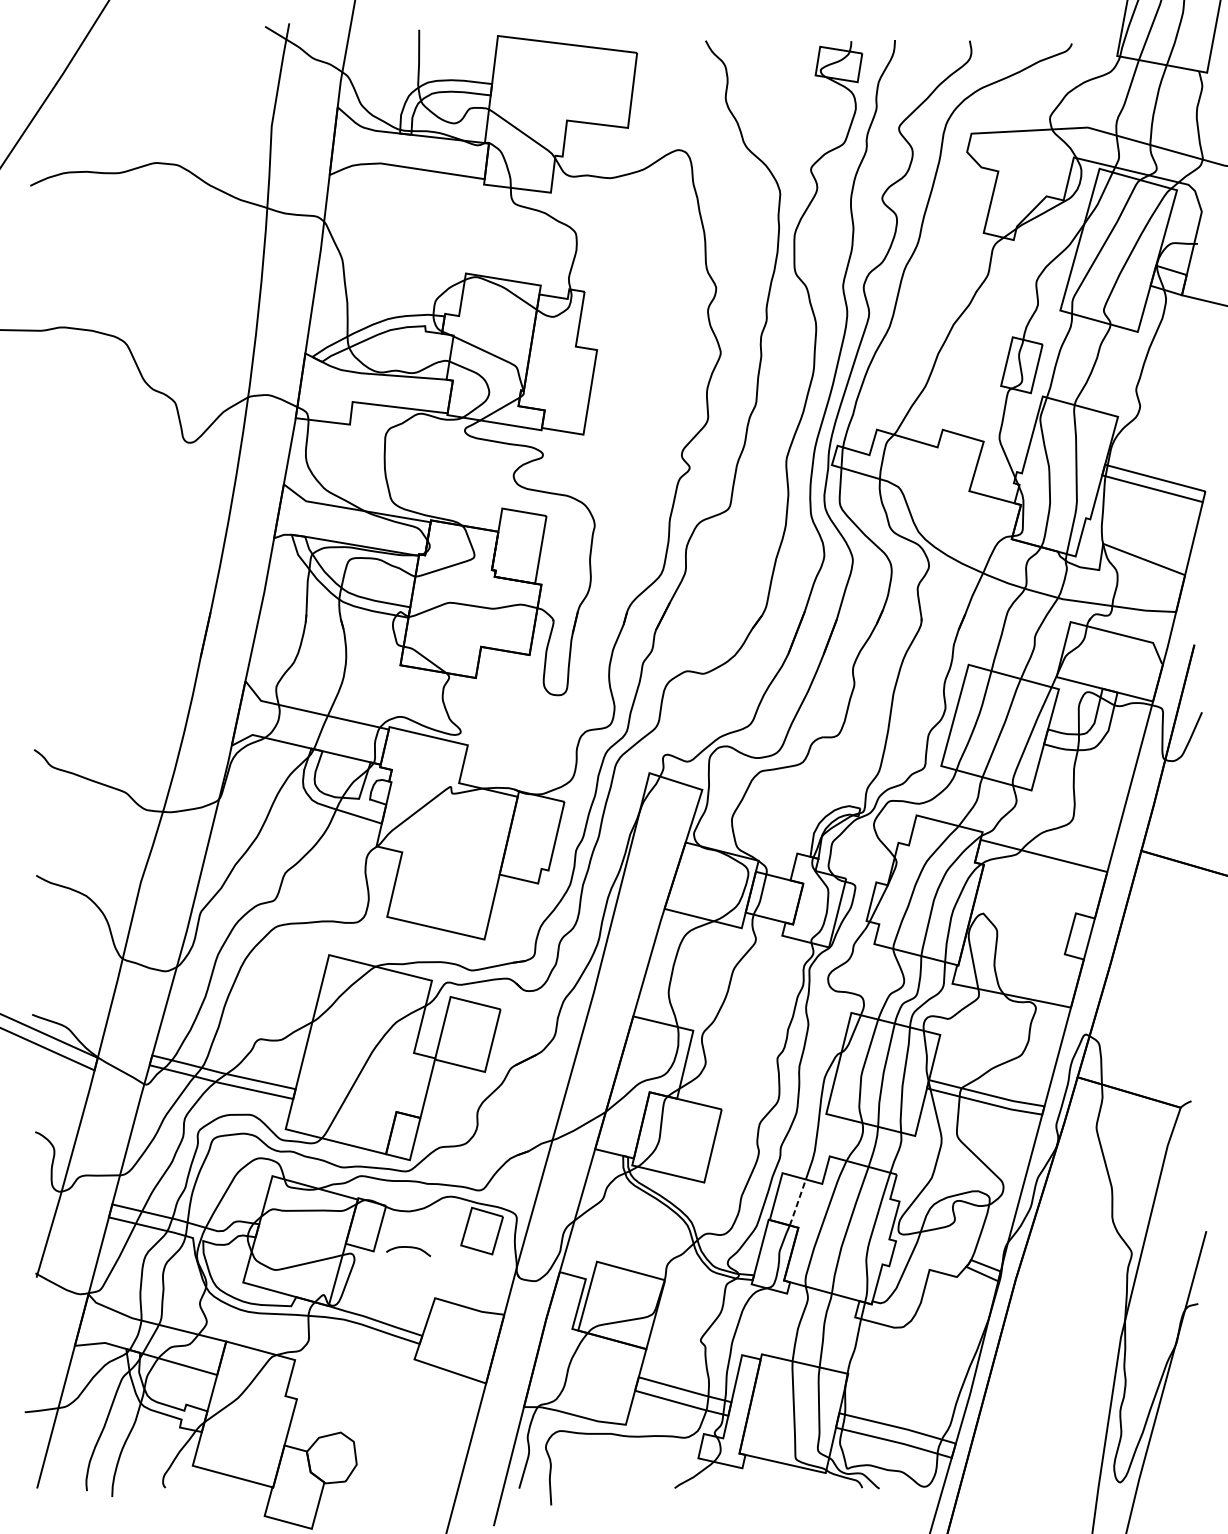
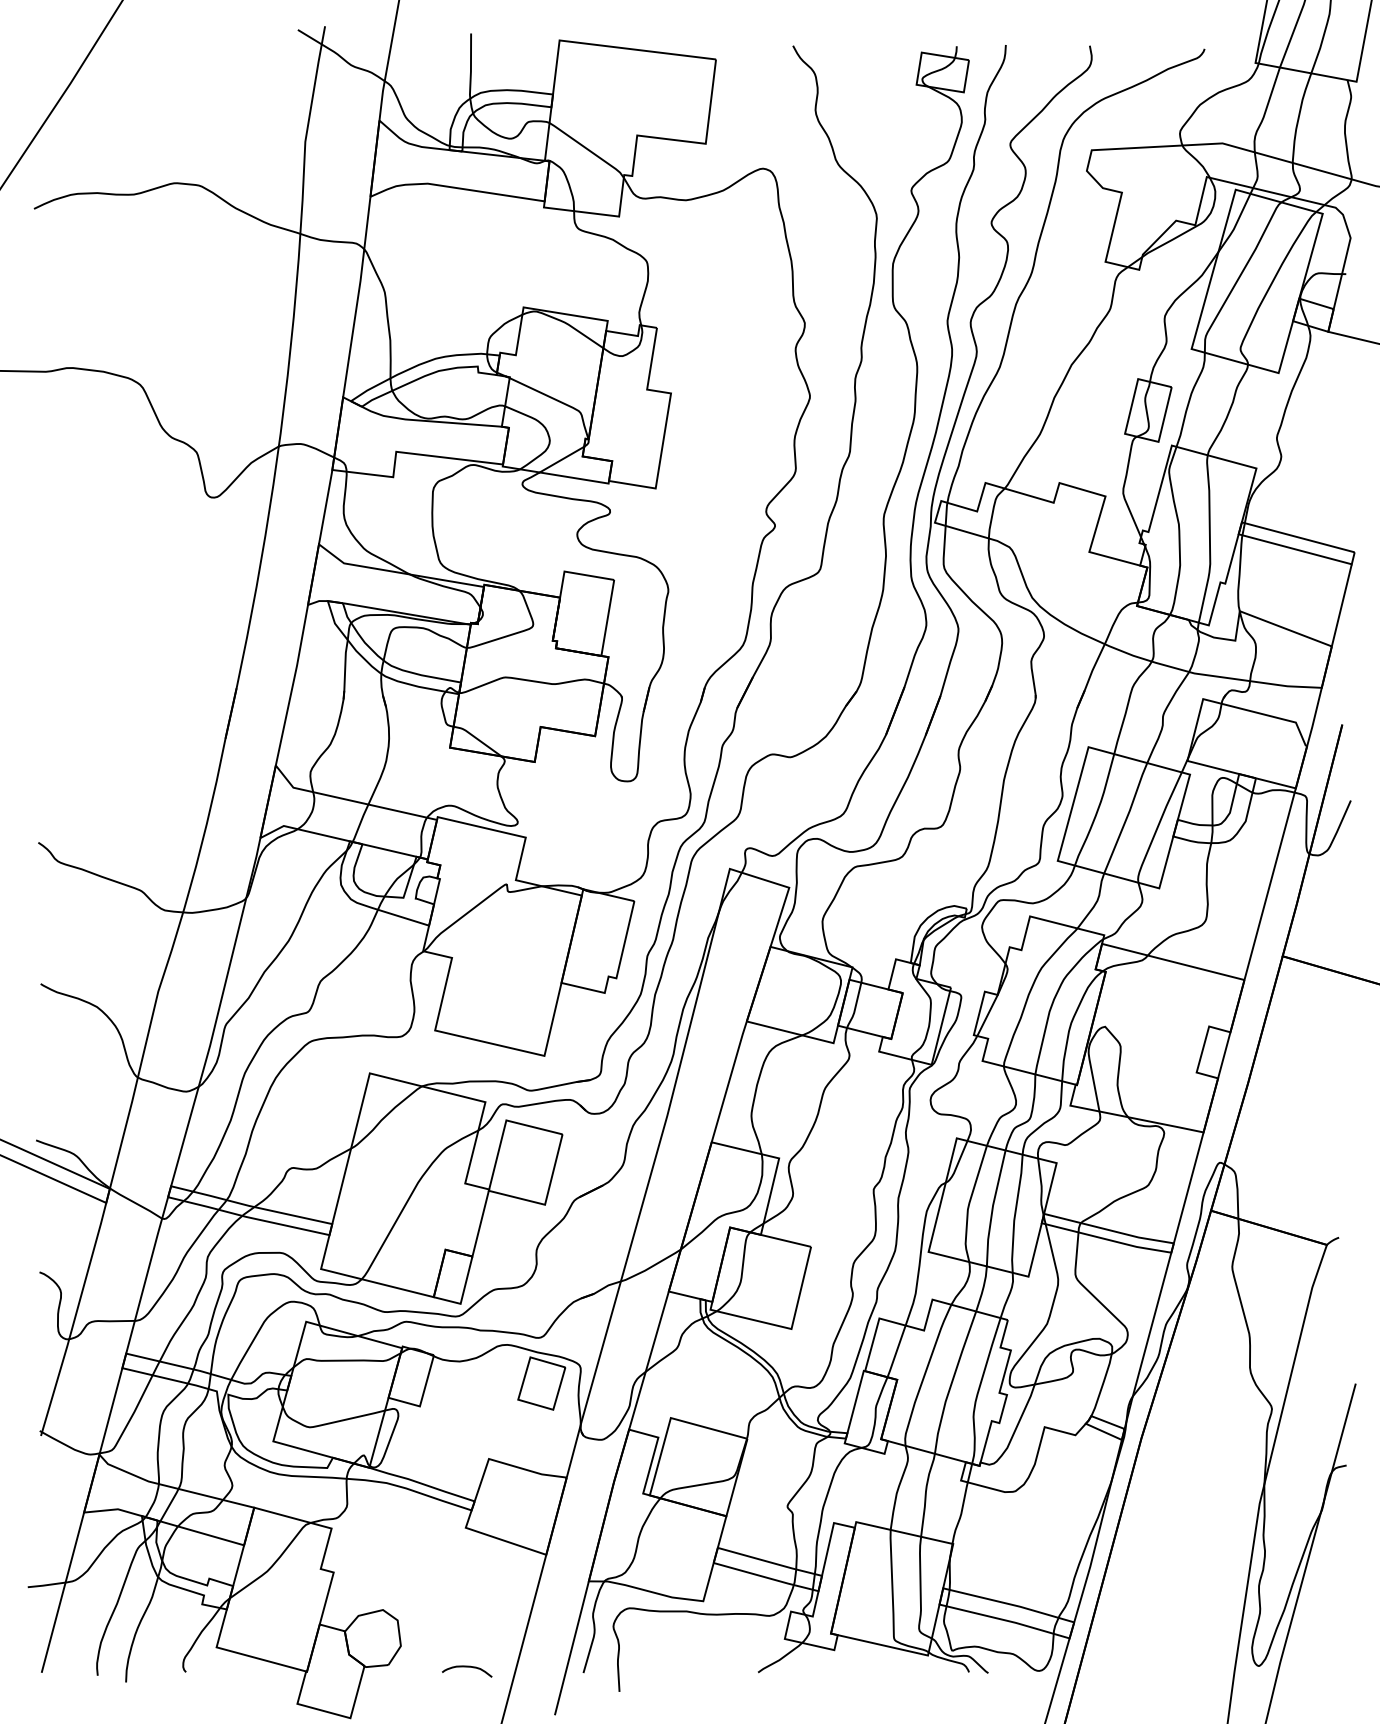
line: (797, 1202) -> (896, 1351), dashed -> solid
curve: (408, 1247) -> (467, 1667), moved

